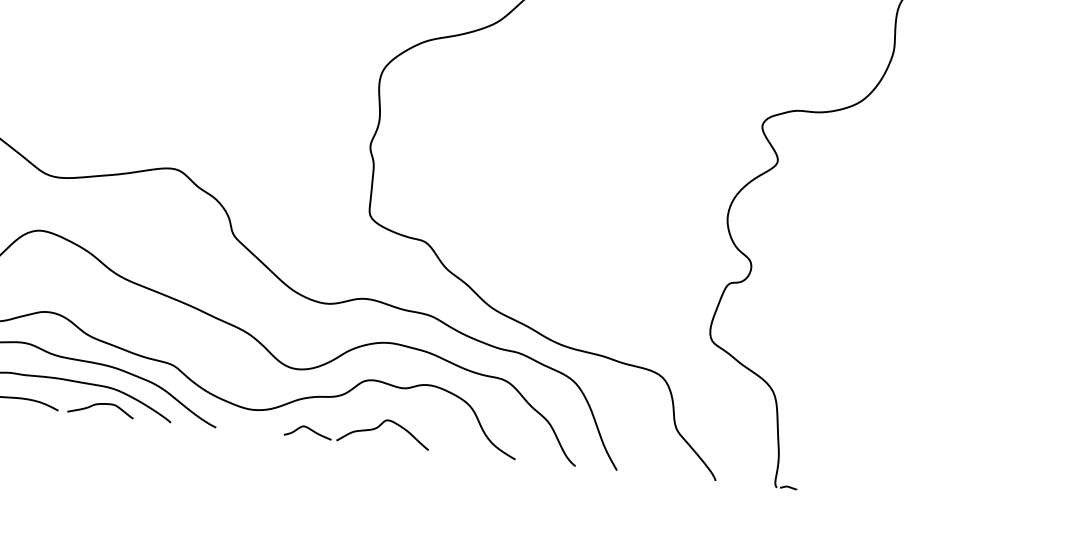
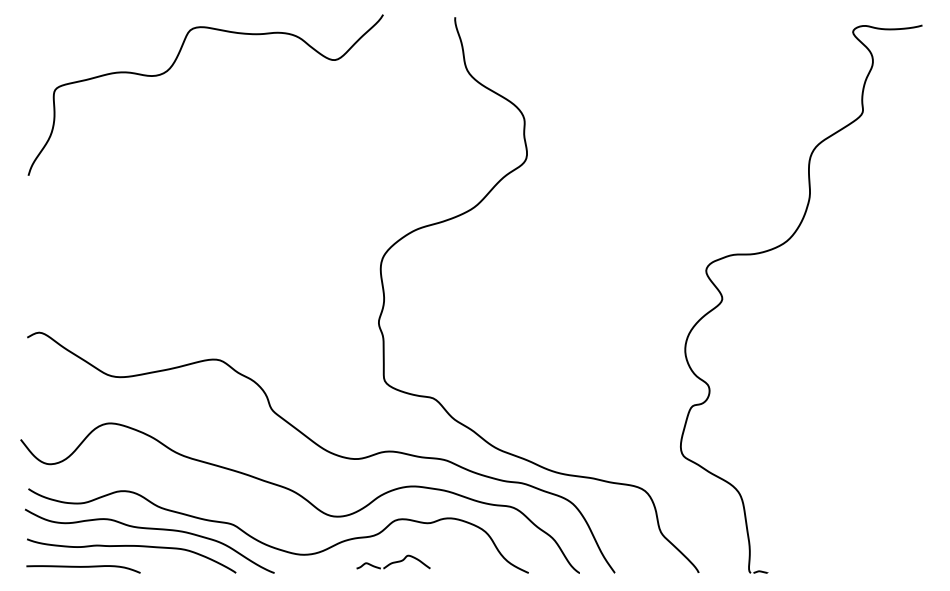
curve: (101, 405) -> (176, 564), removed
part: (357, 428) -> (393, 561), size x0.6

